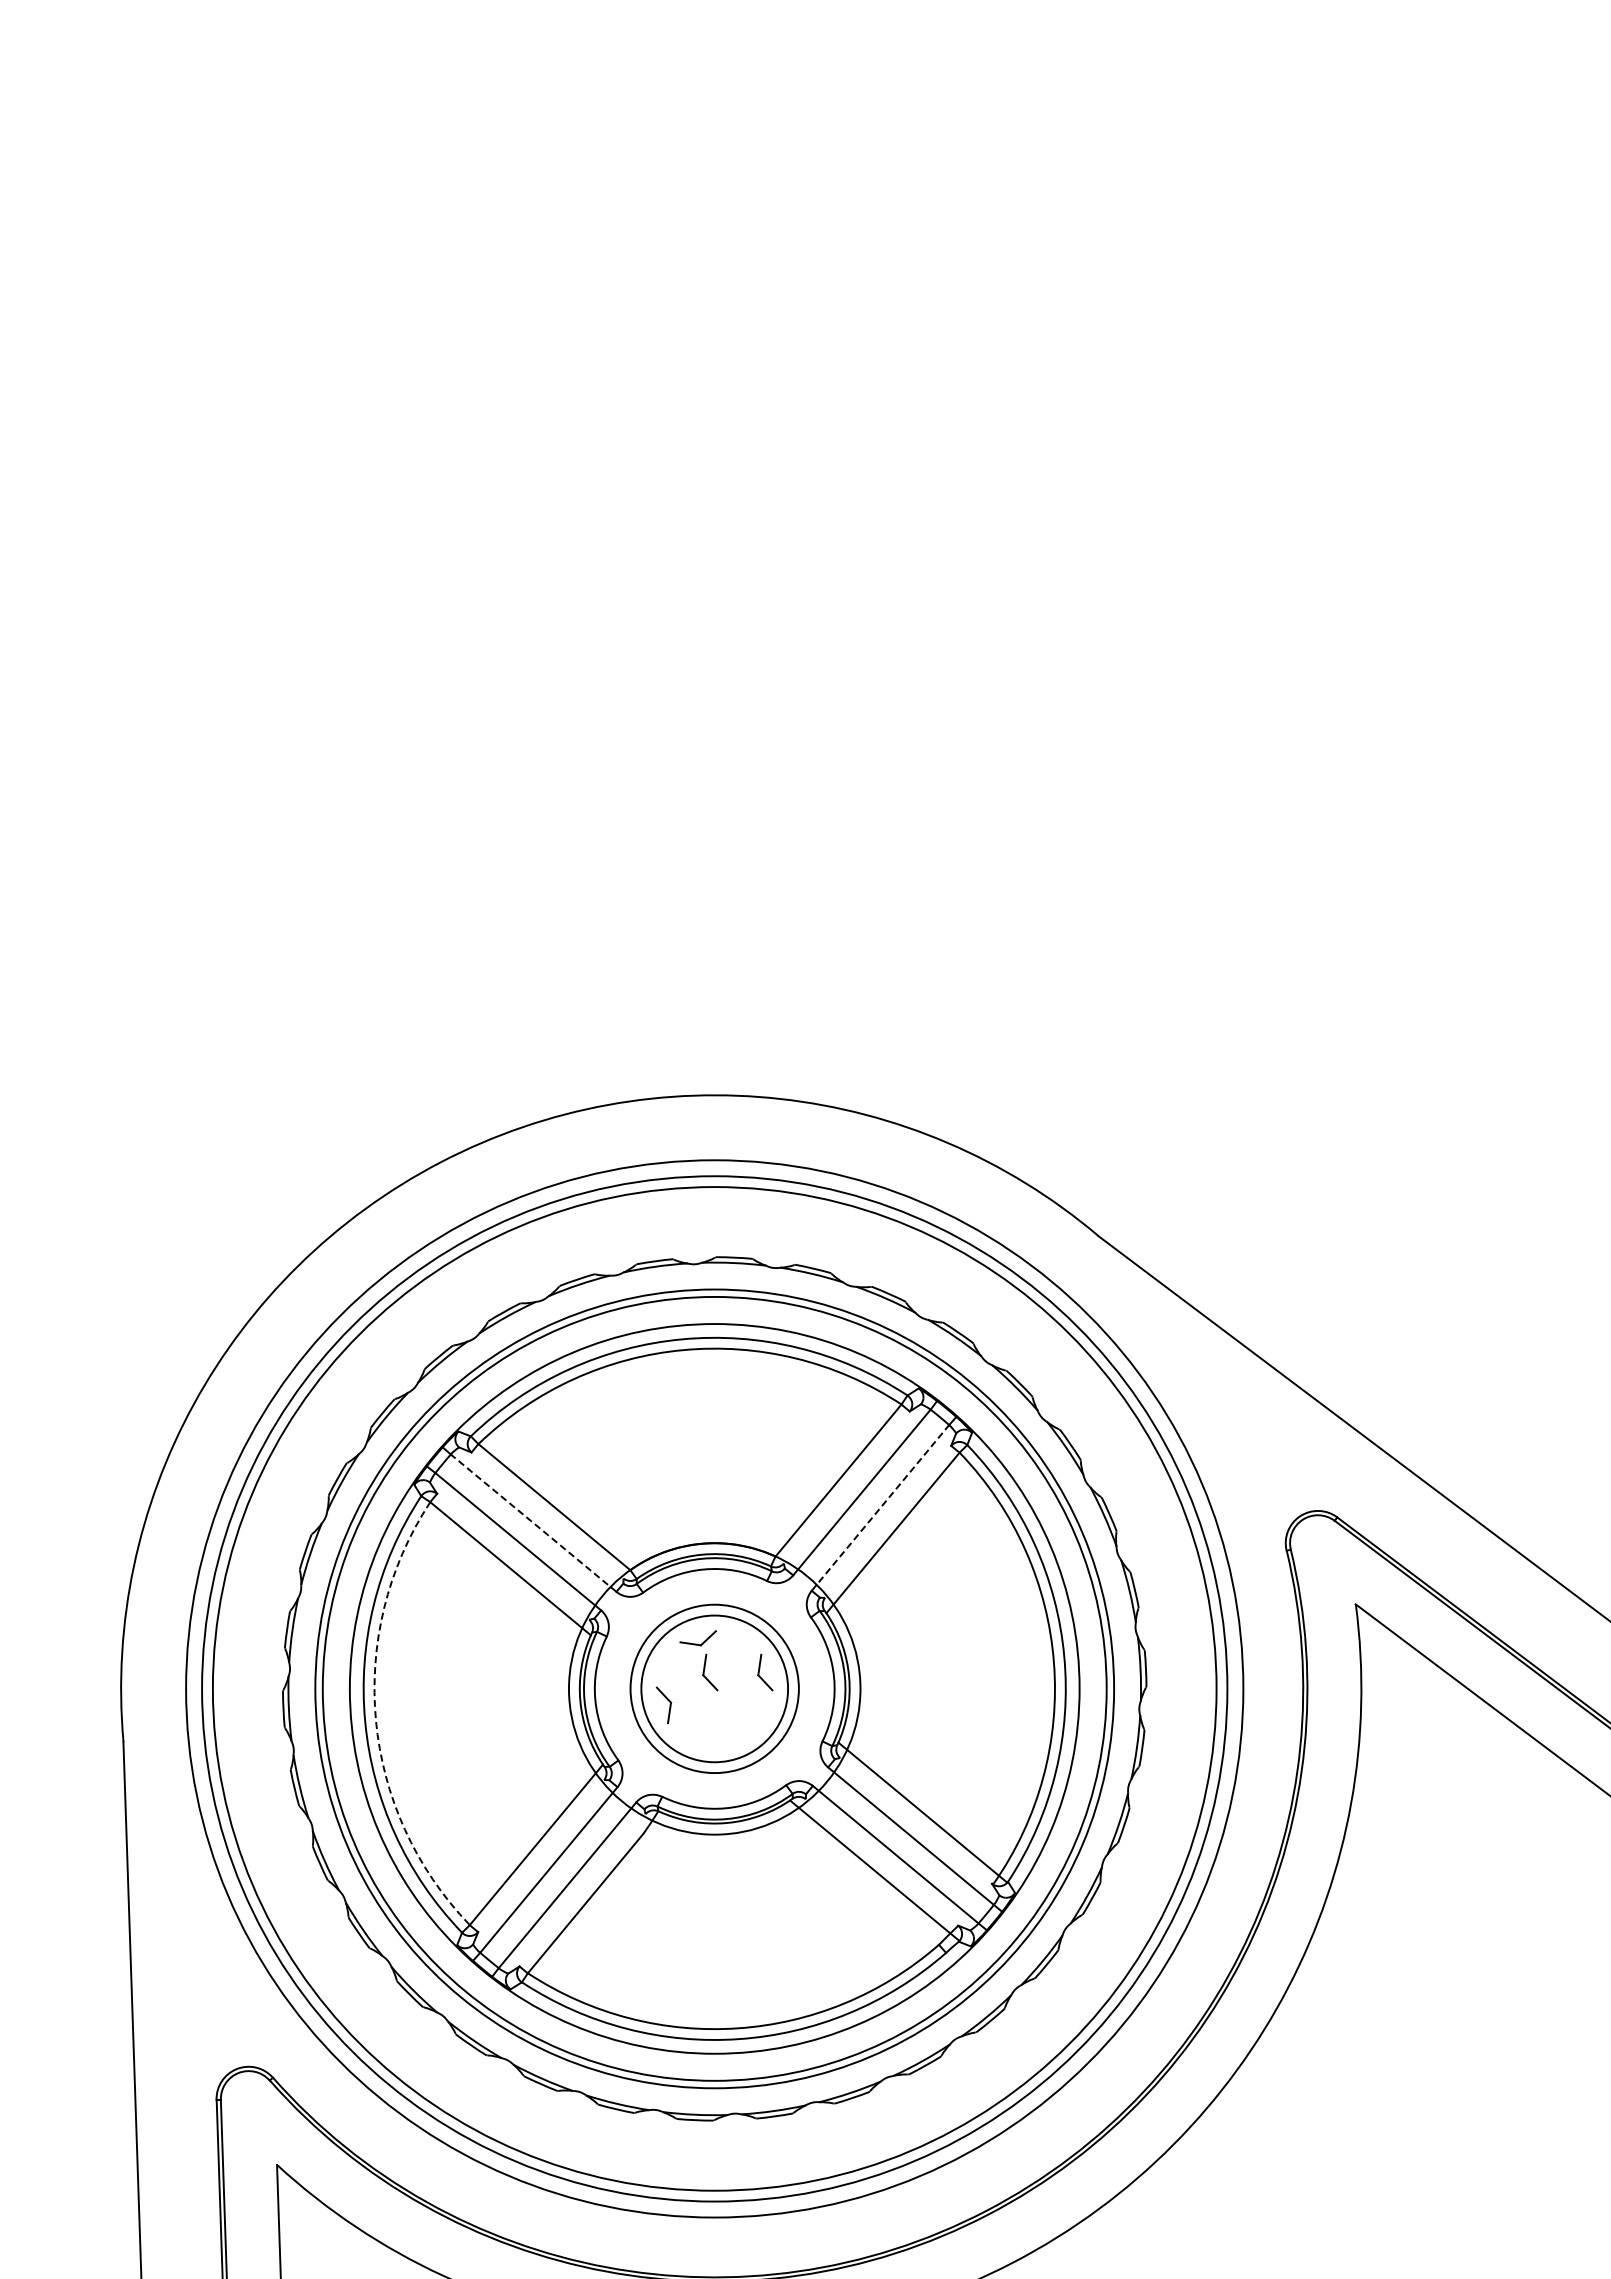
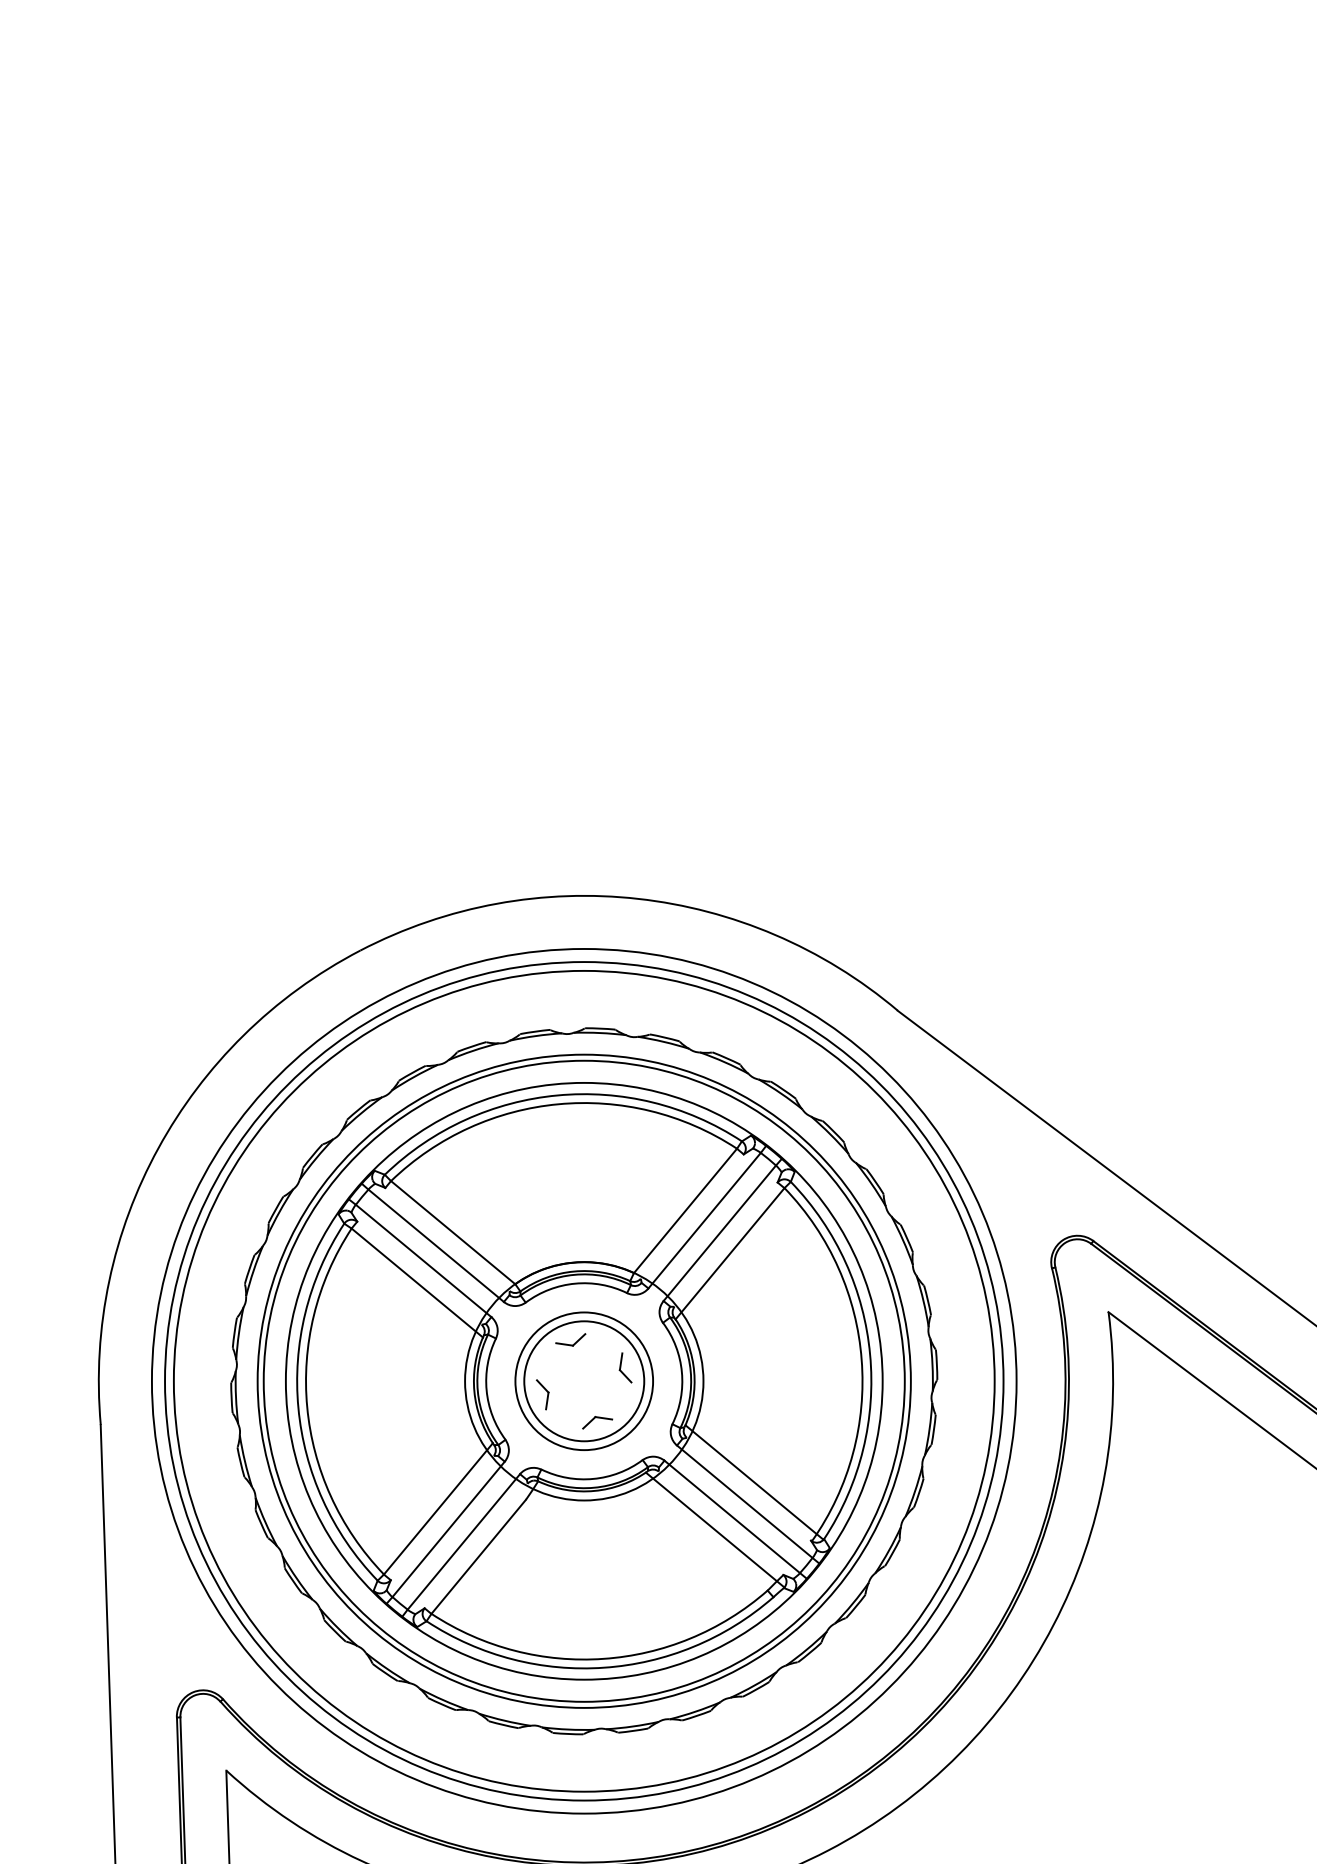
line: (880, 1507) -> (719, 1232), dashed -> solid
line: (533, 1523) -> (436, 1246), dashed -> solid
part: (710, 1672) -> (580, 1367), removed
arc: (375, 1720) -> (306, 1407), dashed -> solid
part: (730, 1739) -> (597, 1422), added

